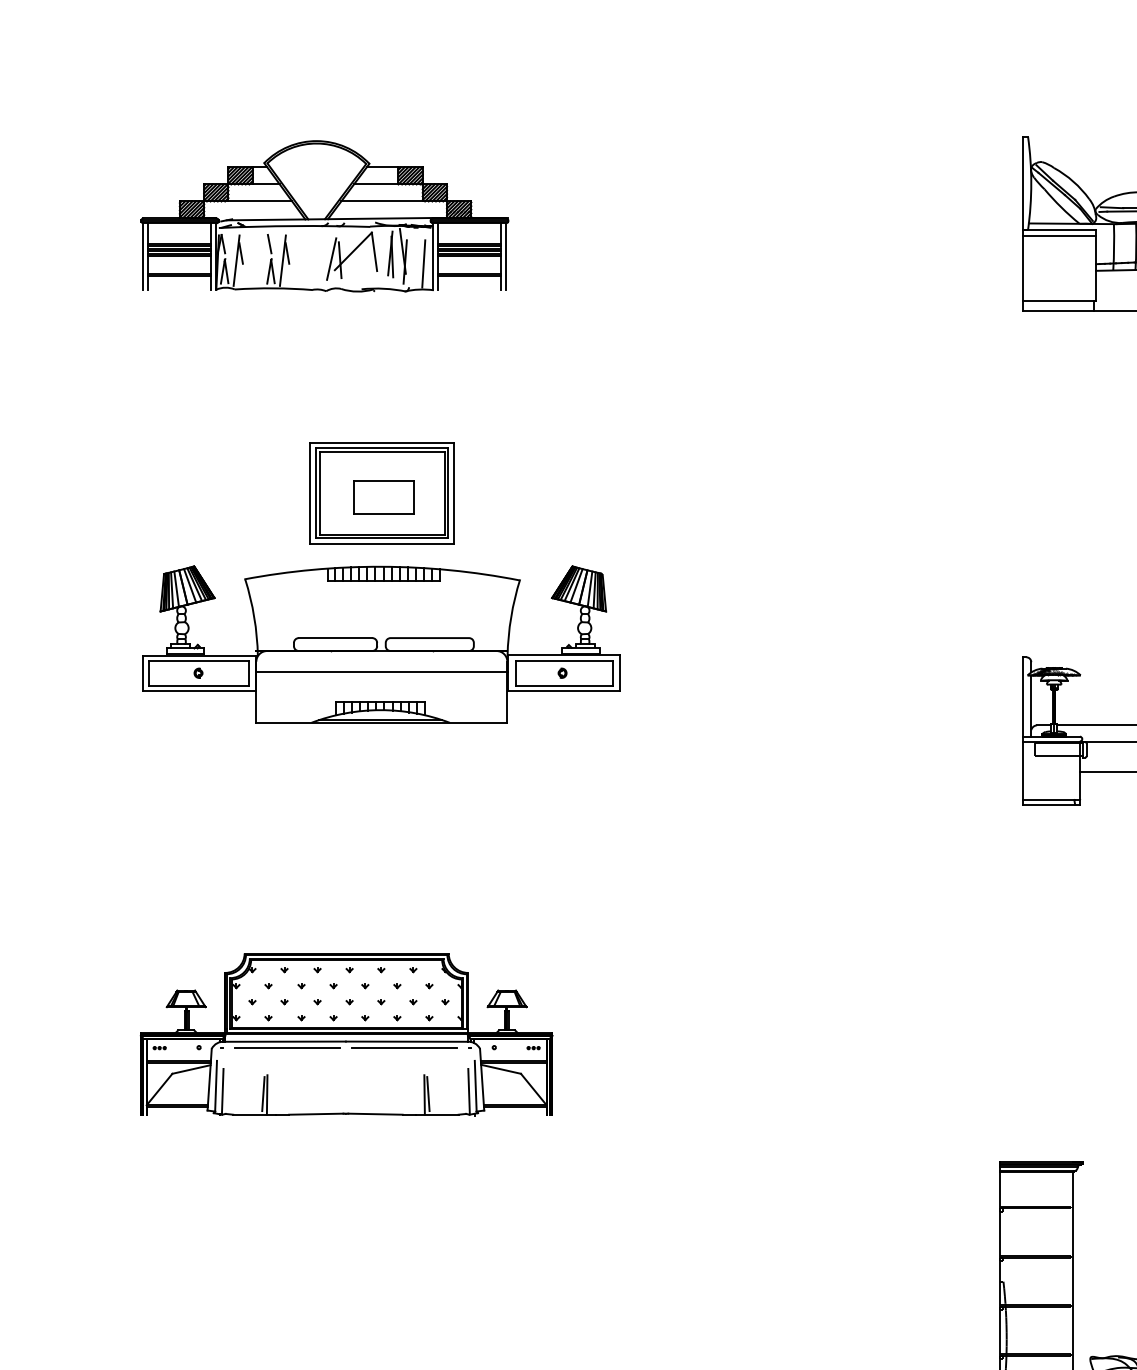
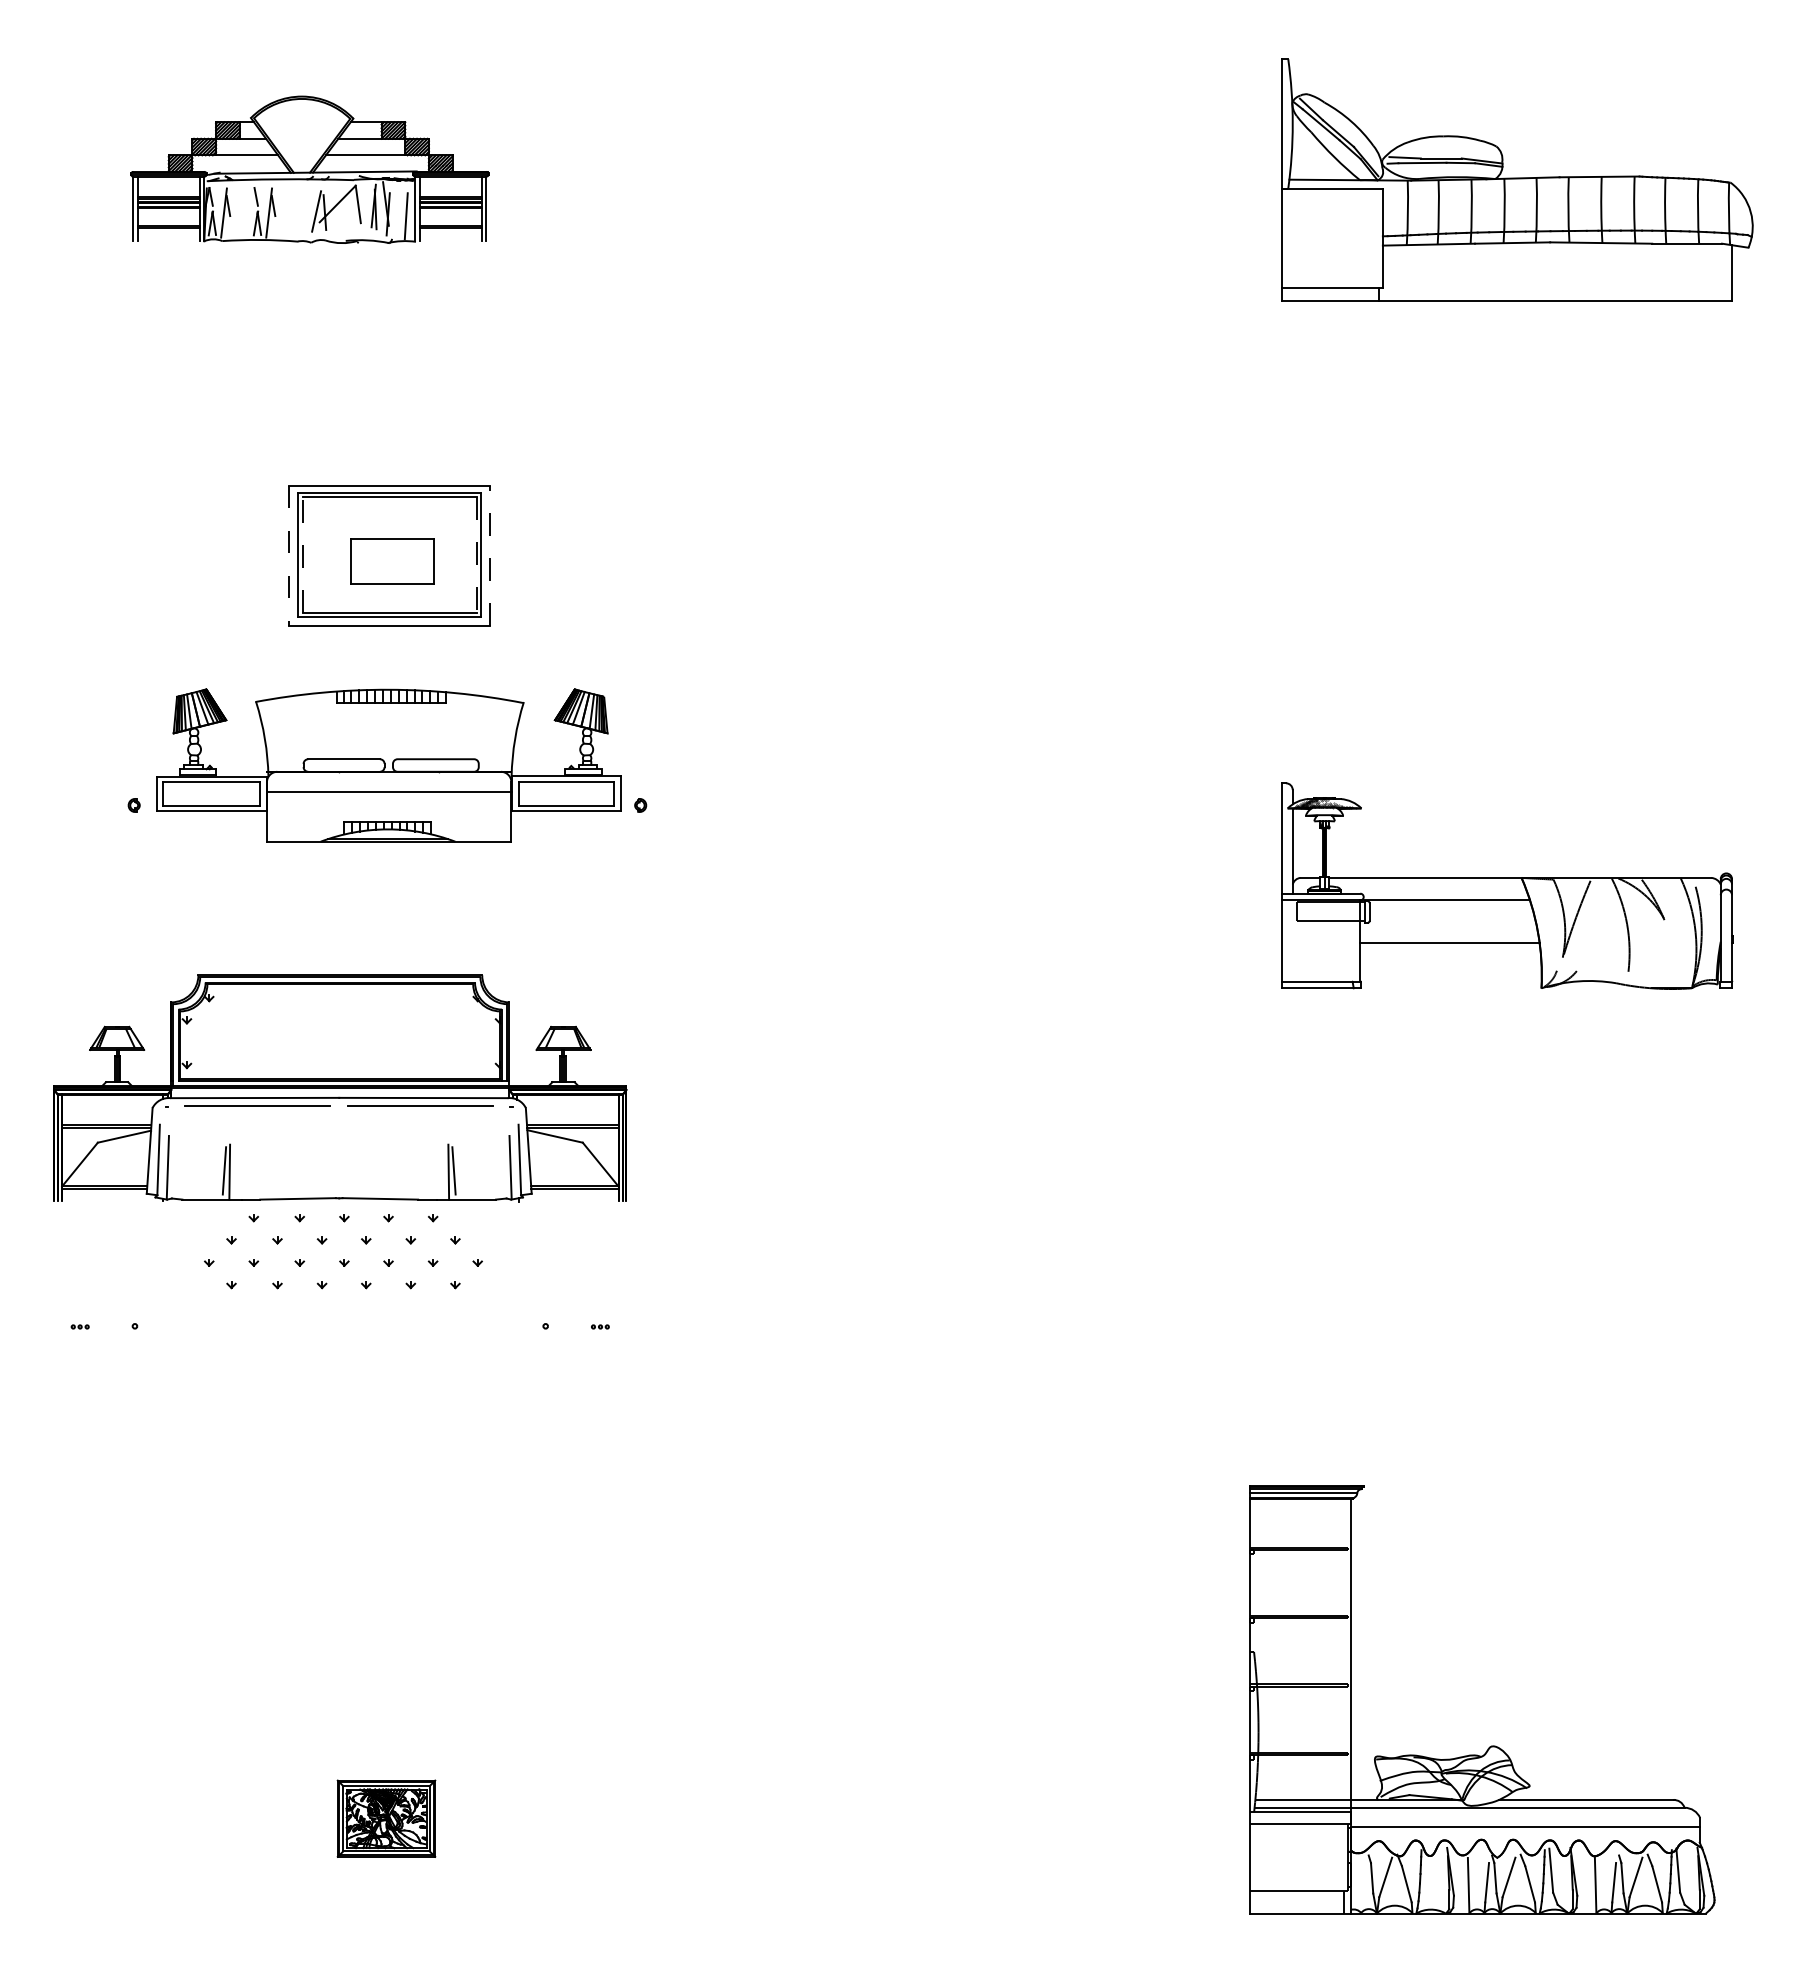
part: (324, 216) -> (309, 169), size x0.7
line: (1059, 235) -> (1331, 196), removed
line: (320, 493) -> (303, 555), solid -> dashed
line: (444, 493) -> (476, 555), solid -> dashed
line: (453, 493) -> (489, 555), solid -> dashed
line: (310, 494) -> (289, 556), solid -> dashed
part: (381, 644) -> (388, 765), size x0.7
part: (346, 1034) -> (340, 1088), moved

